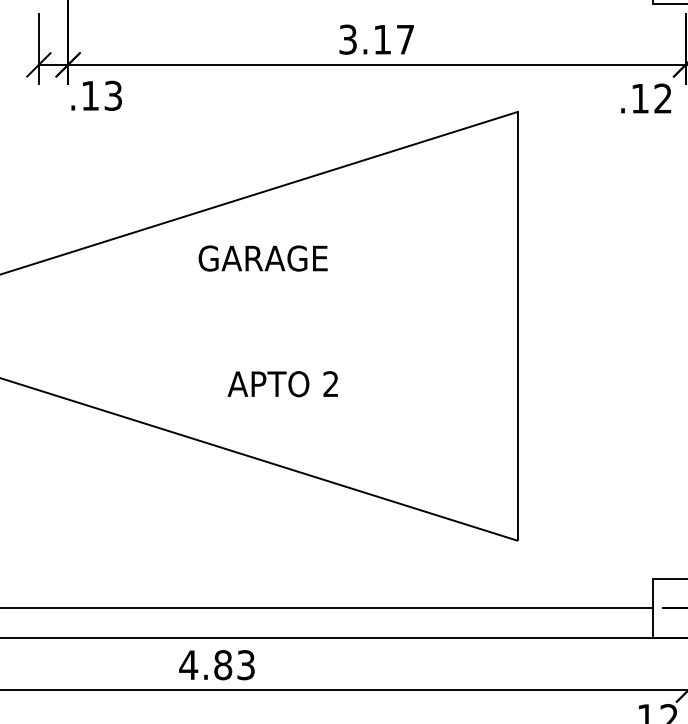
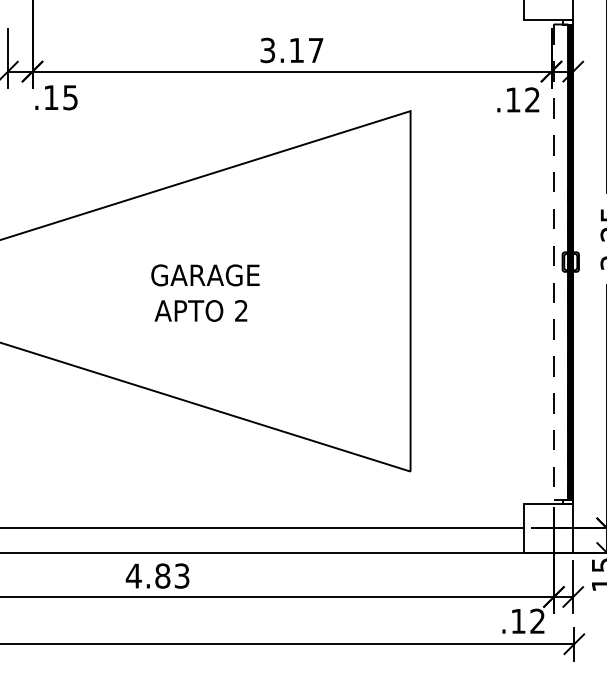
text: (113, 95) -> (70, 97), .13 -> .15
text: (263, 258) -> (205, 275), moved
text: (282, 383) -> (200, 310), moved

